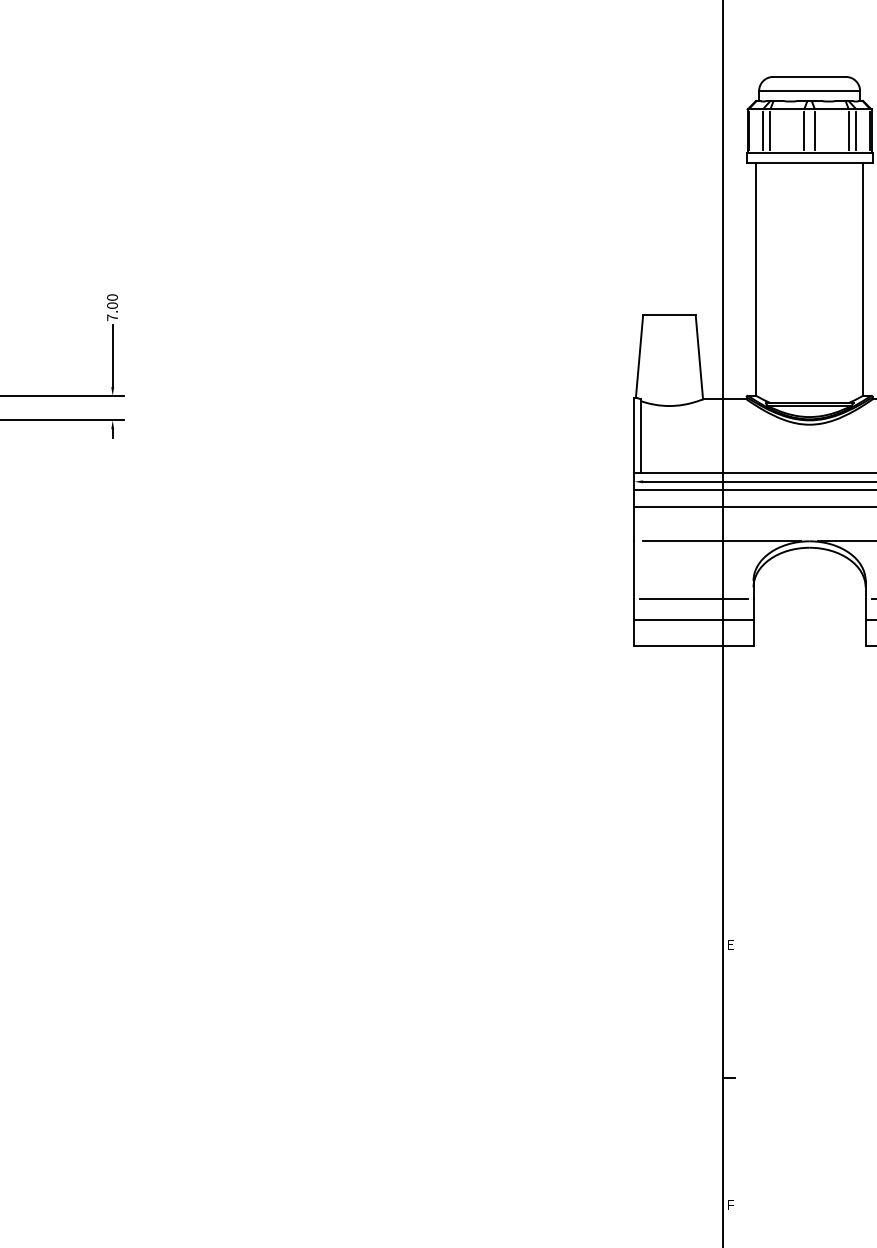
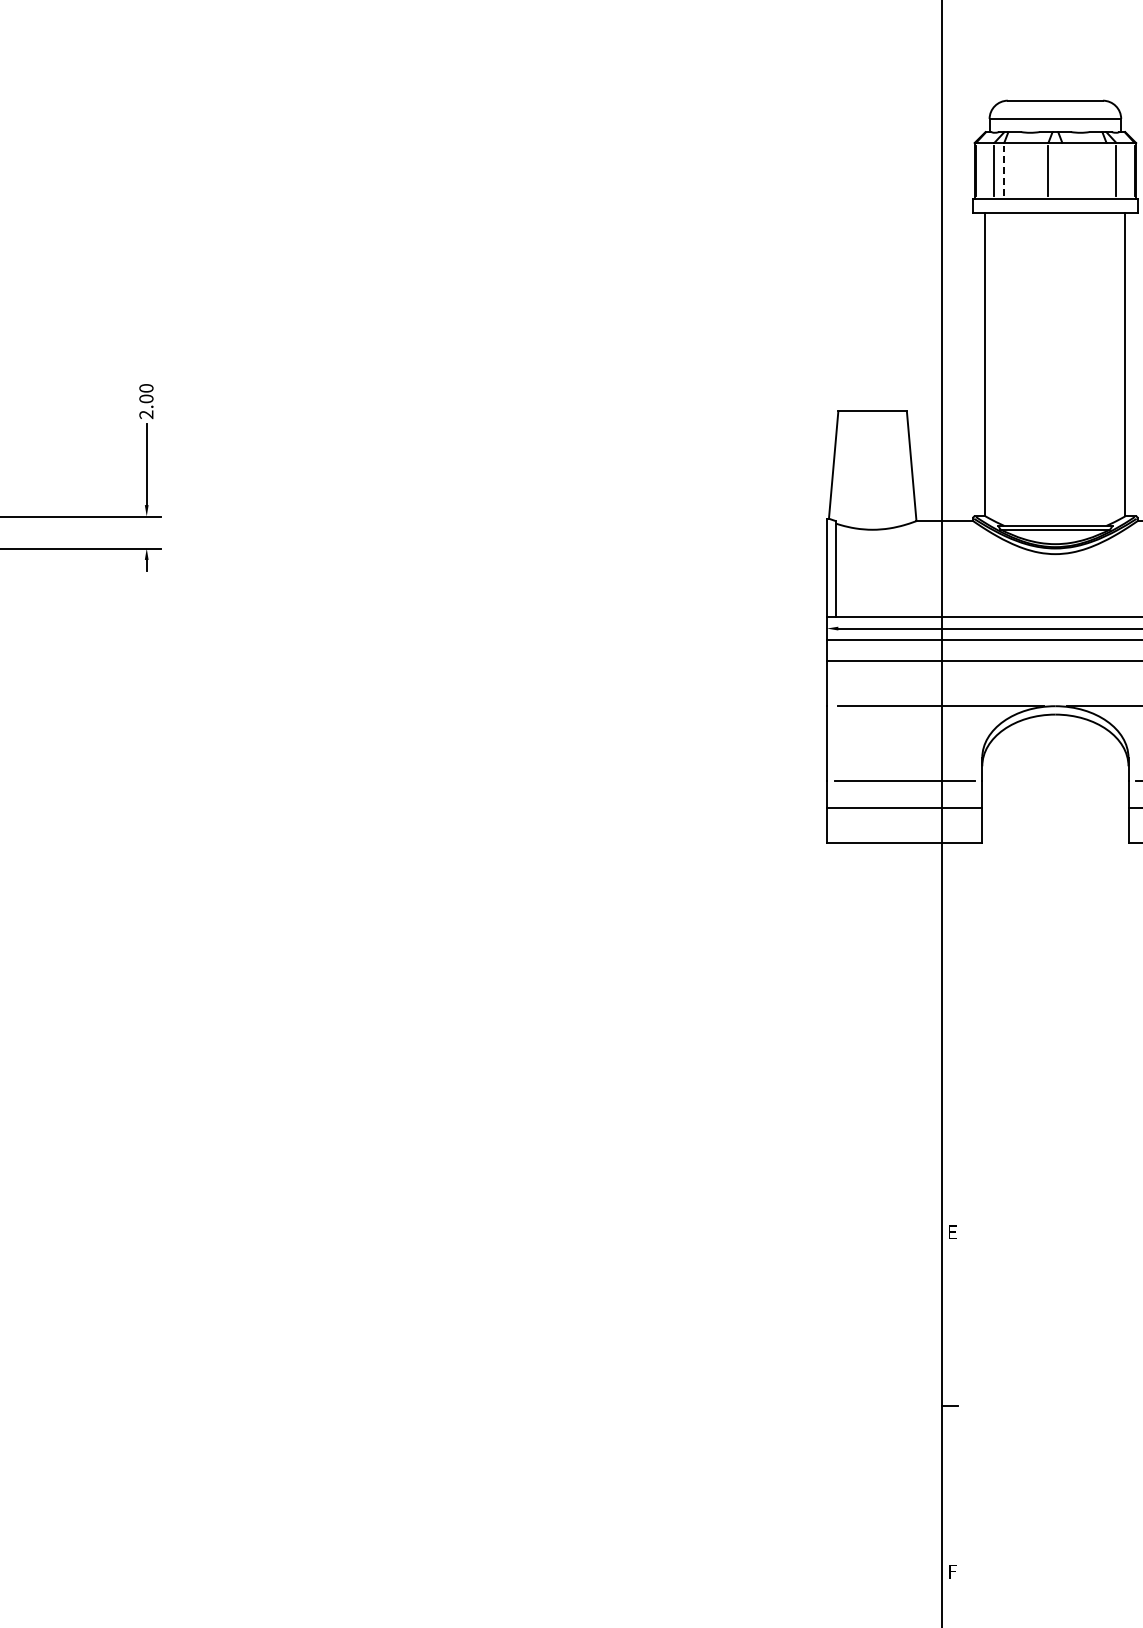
line: (770, 130) -> (1004, 170), solid -> dashed
line: (815, 130) -> (1062, 170), removed
line: (848, 130) -> (1106, 170), removed
text: (112, 317) -> (146, 414), 7.00 -> 2.00

